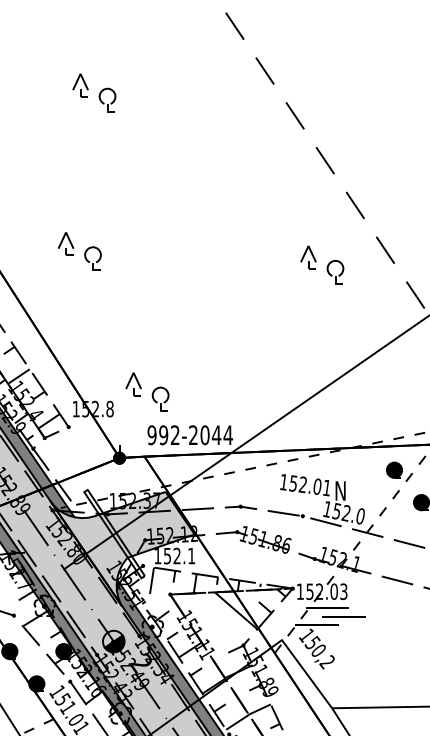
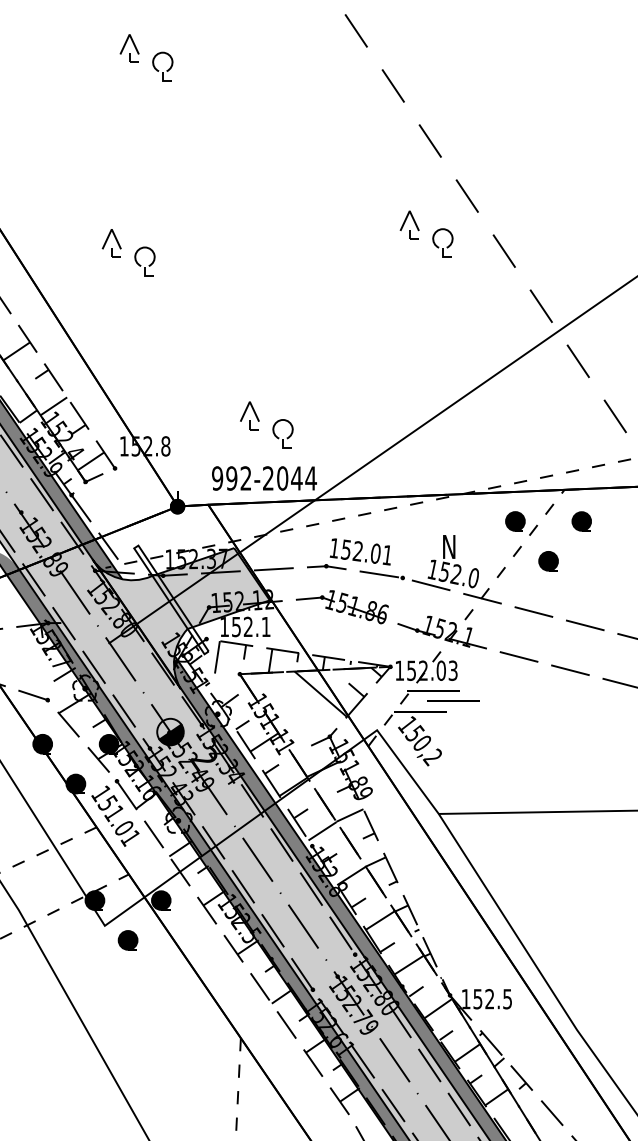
part: (327, 265) -> (432, 235), moved
part: (152, 392) -> (272, 426), moved
text: (304, 484) -> (359, 551), moved

